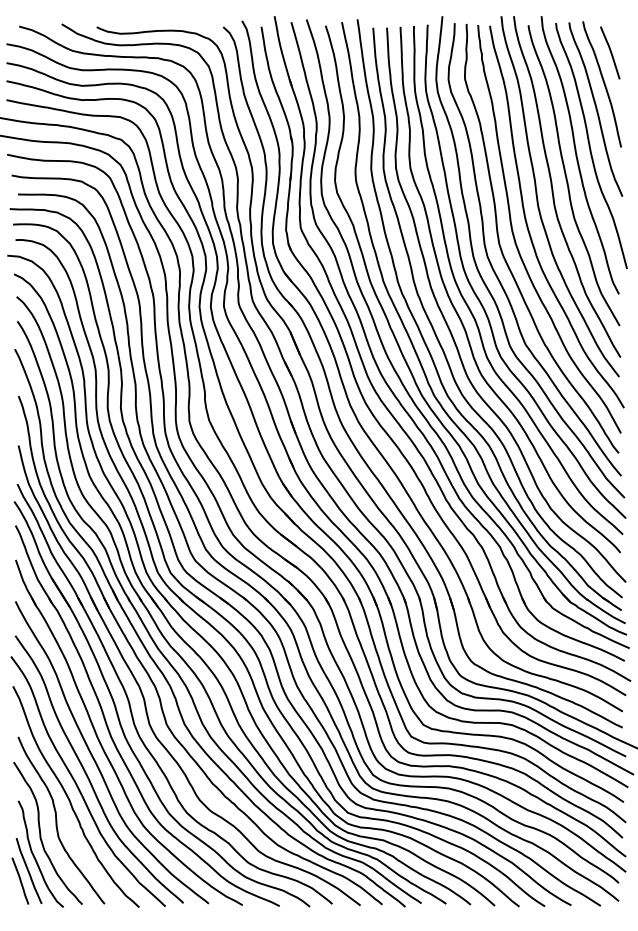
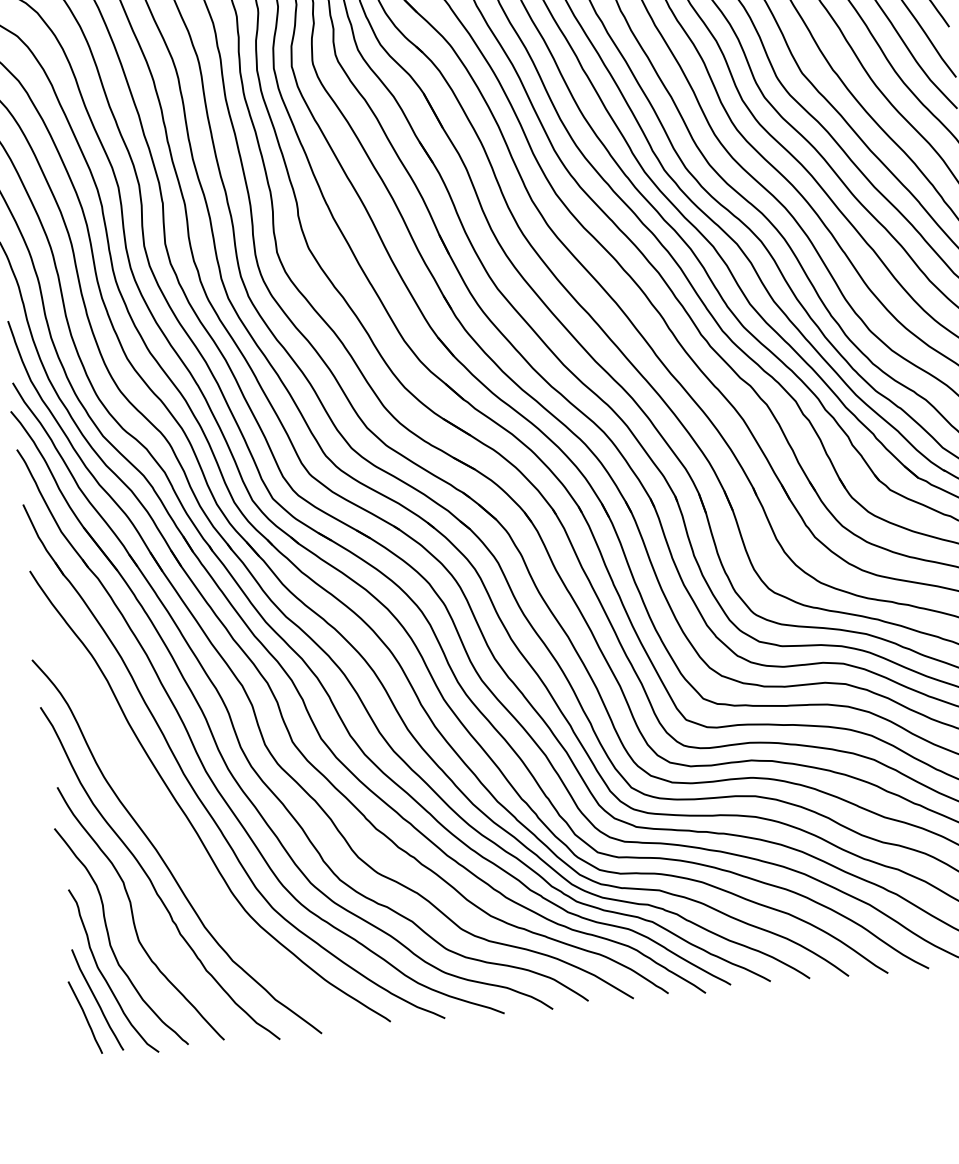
curve: (87, 774) -> (174, 835), removed

